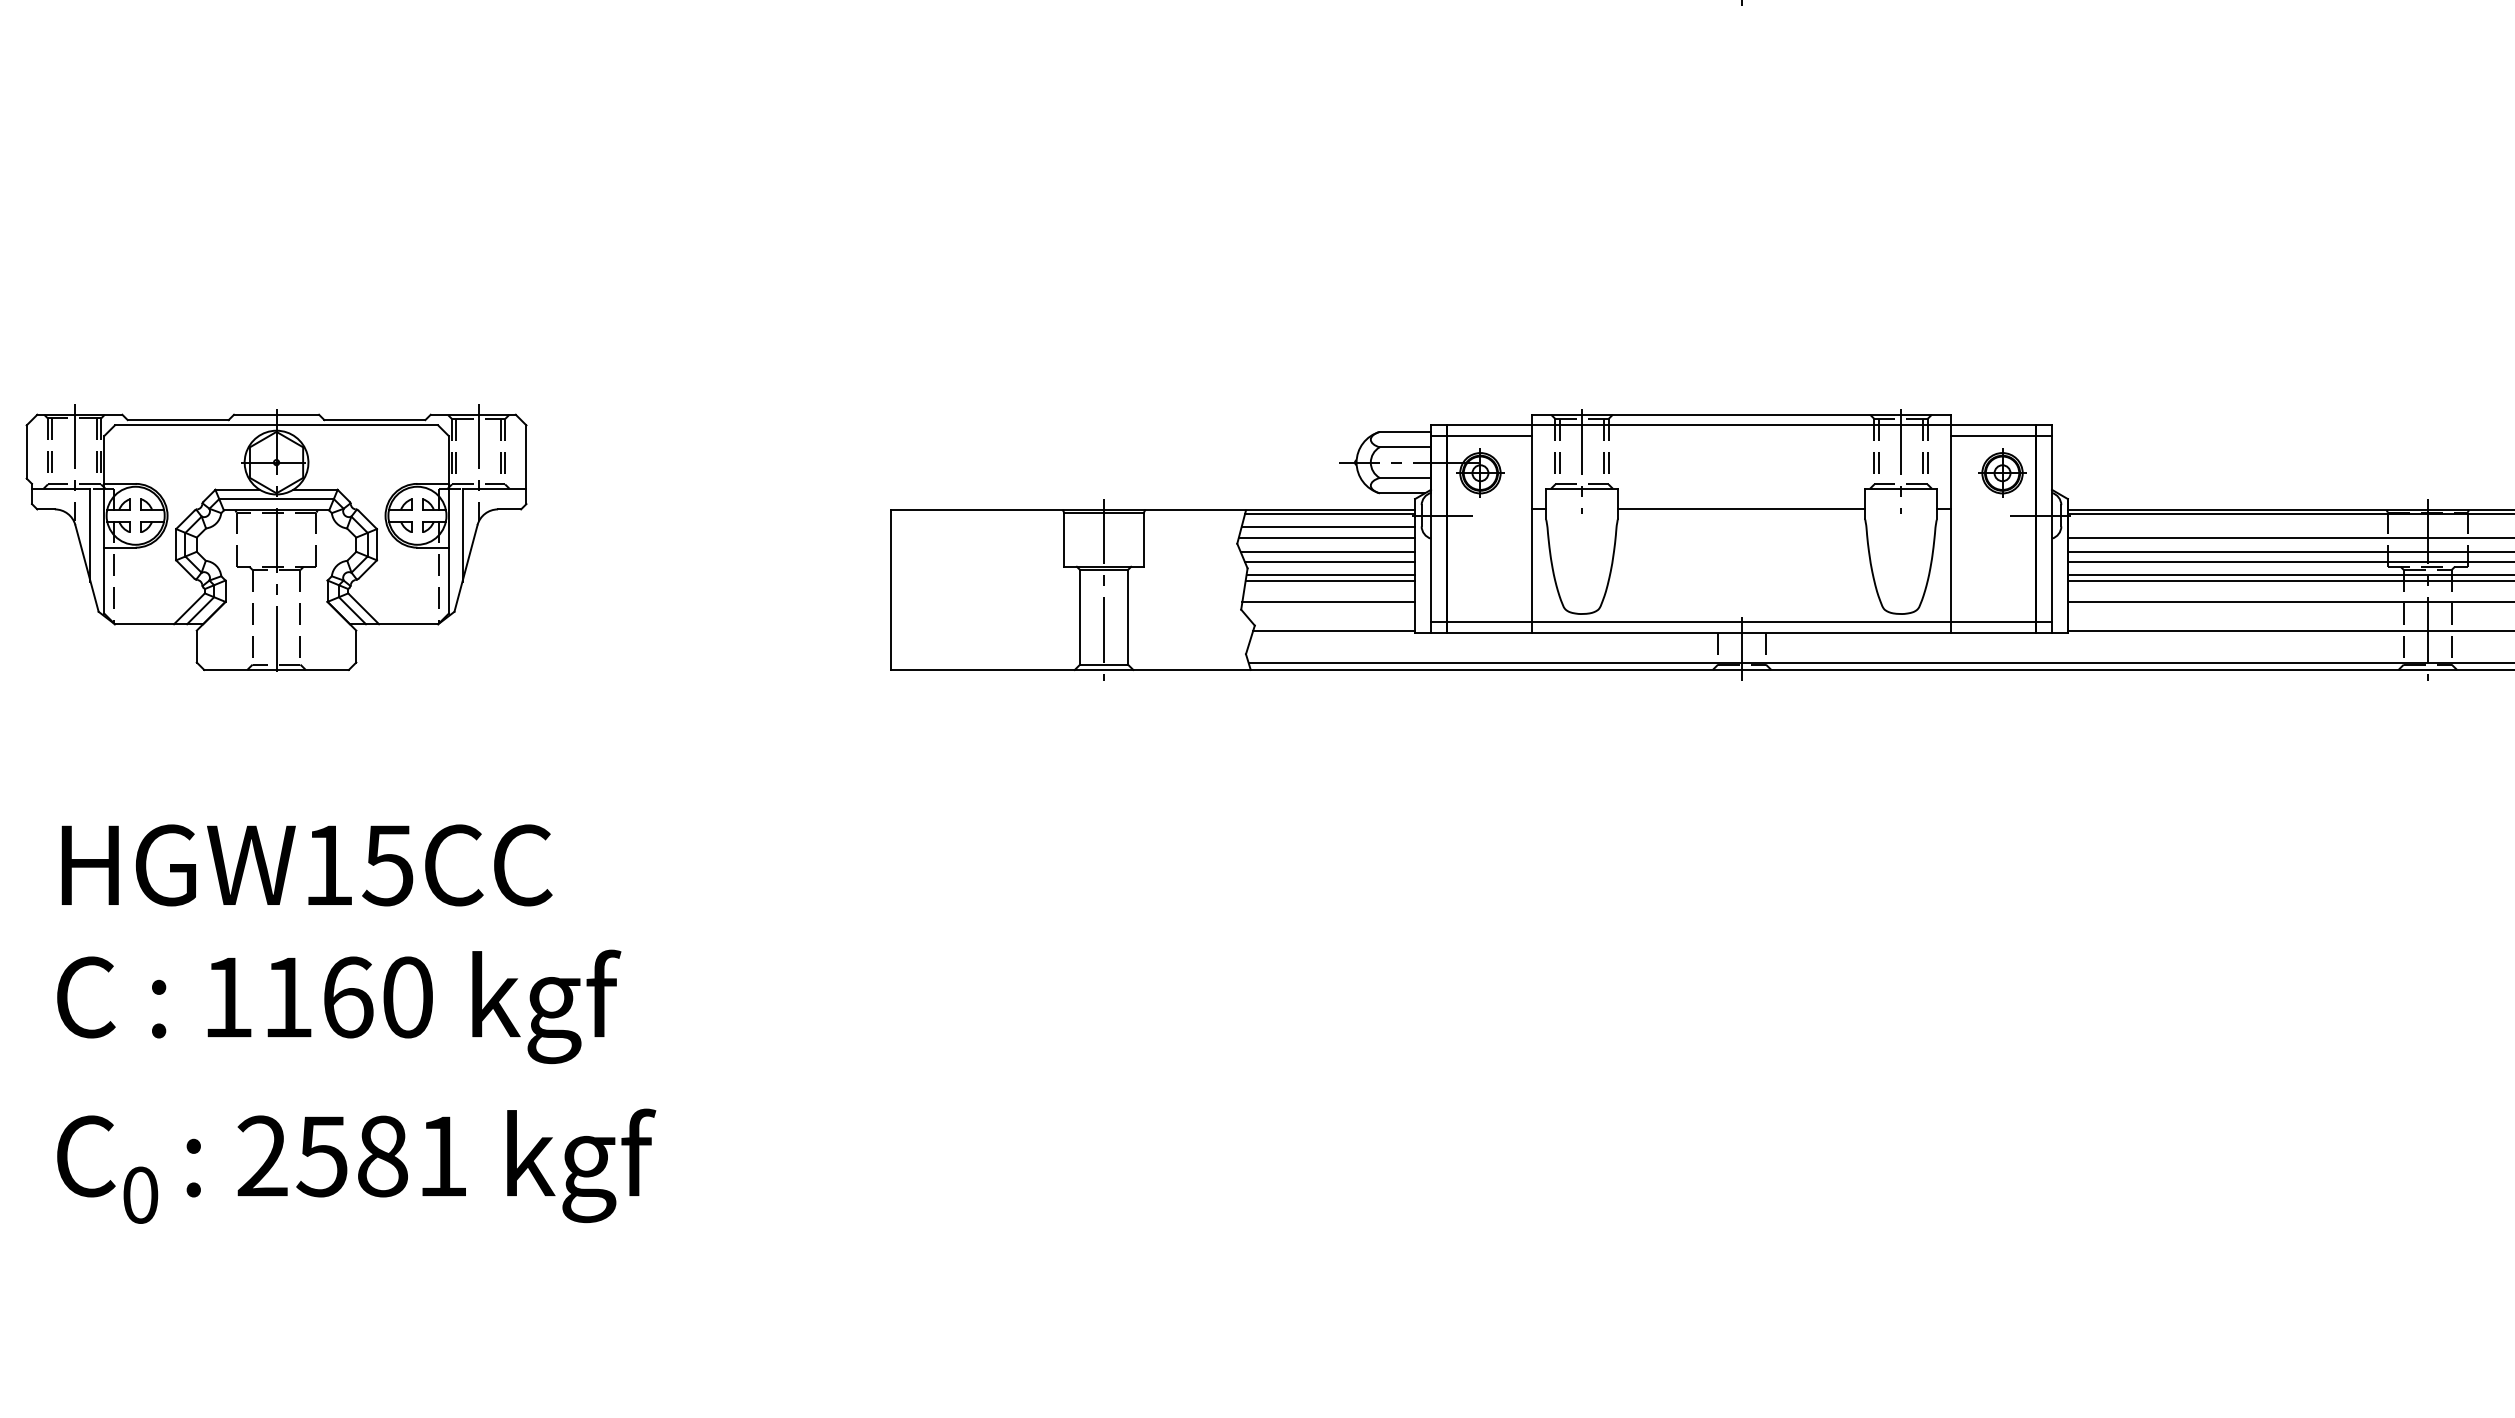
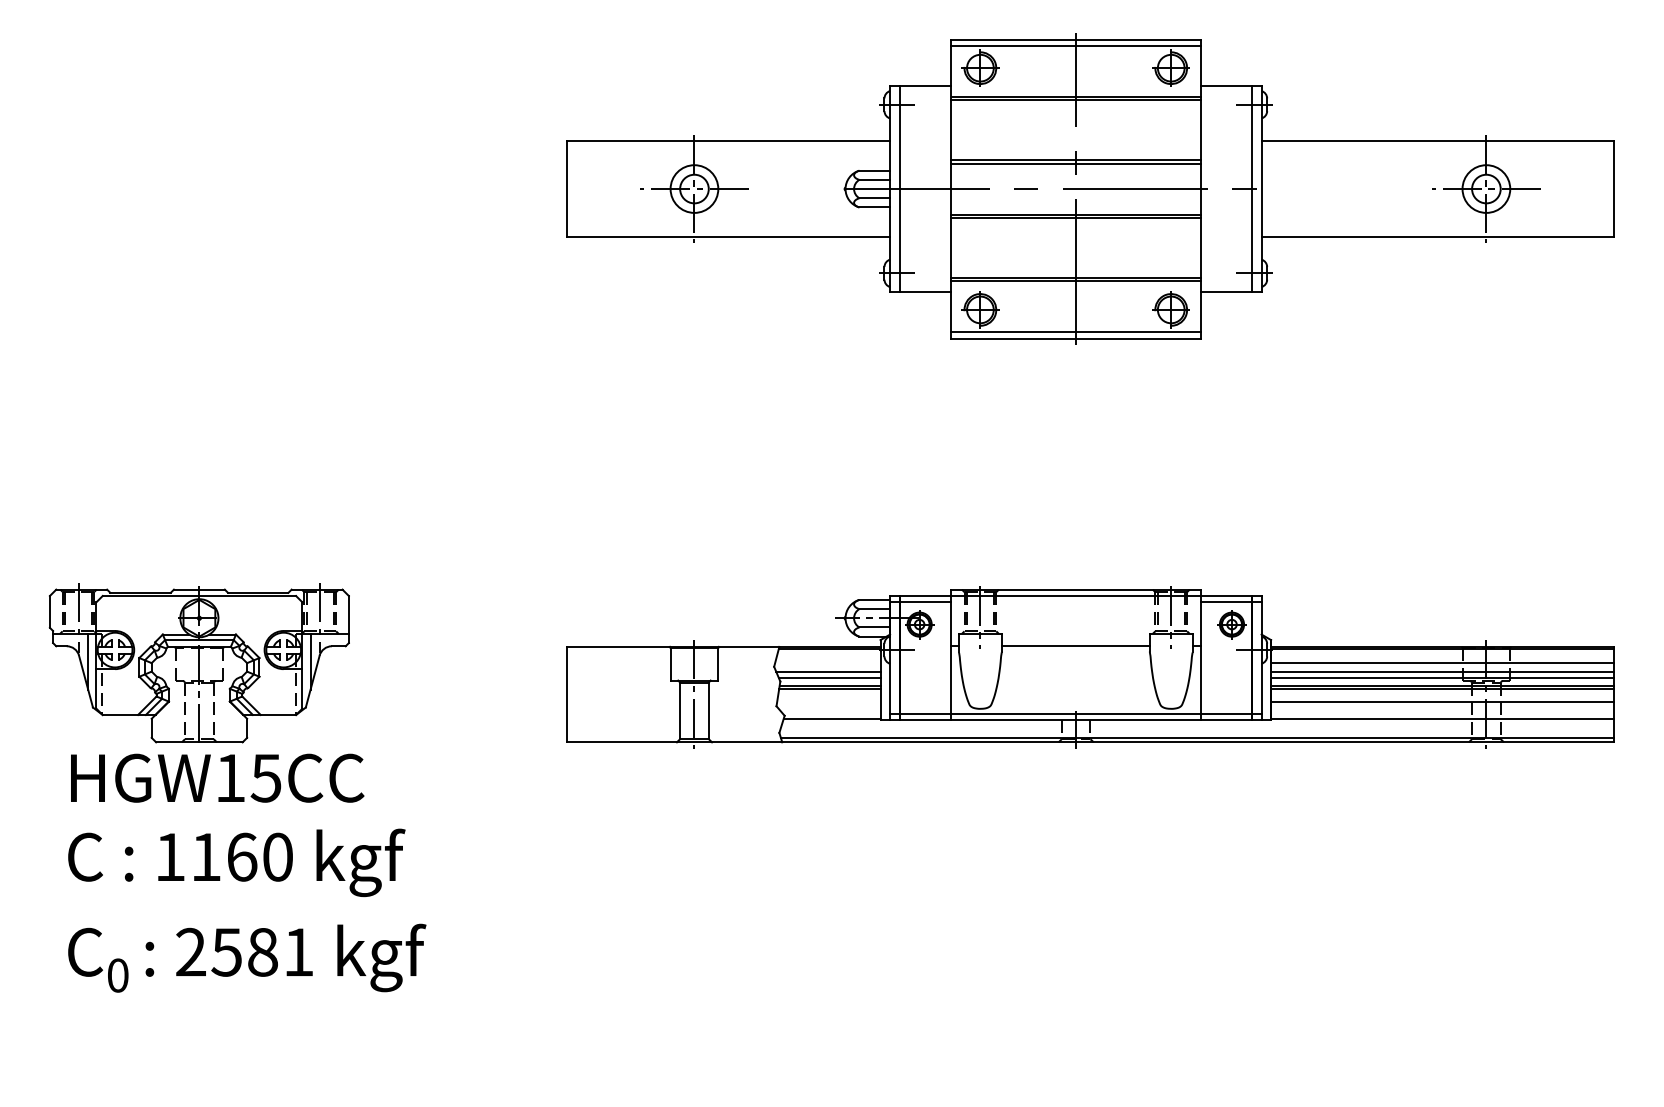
line: (1328, 526) -> (828, 656), removed
line: (1326, 538) -> (827, 663), removed
line: (1328, 601) -> (828, 701), removed
text: (356, 1022) -> (247, 872), moved

